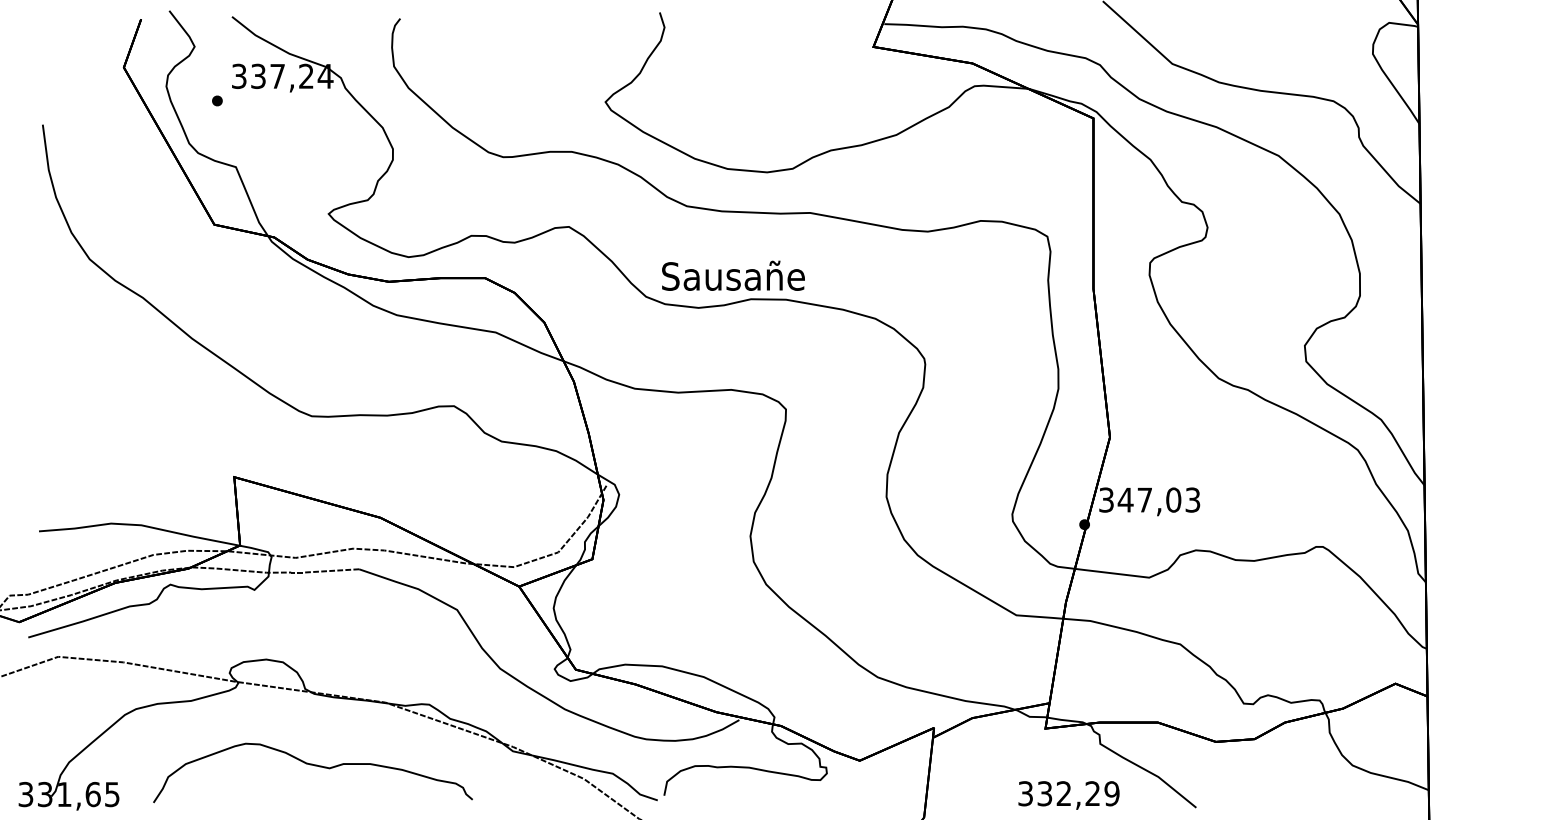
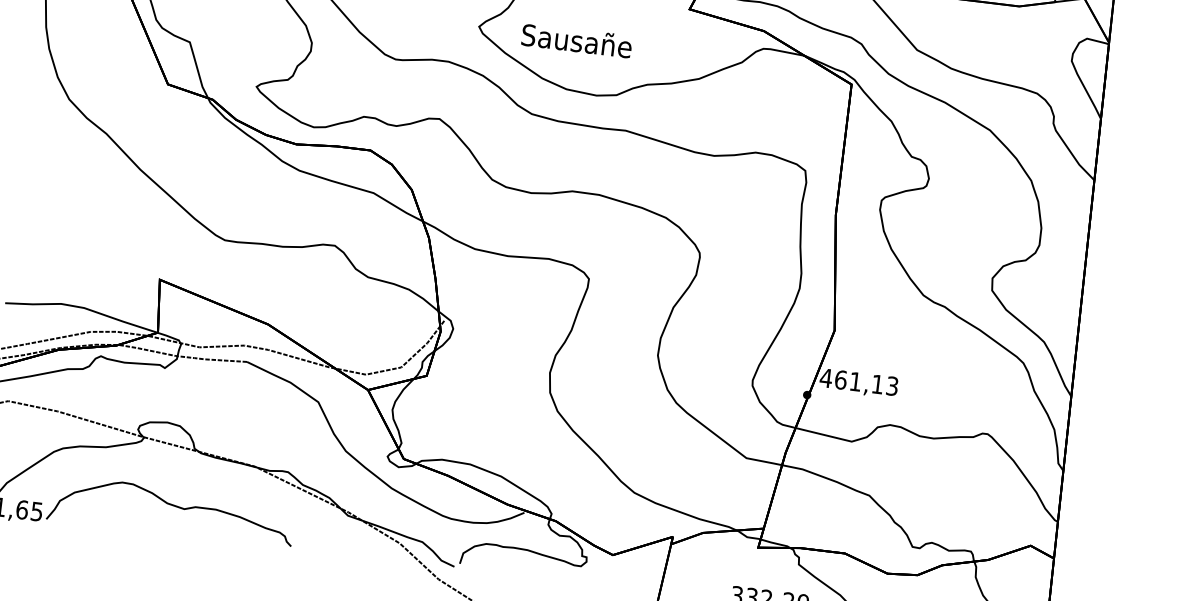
text: (733, 275) -> (577, 40), moved
text: (1139, 499) -> (851, 380), 347,03 -> 461,13
curve: (314, 766) -> (173, 506), moved

